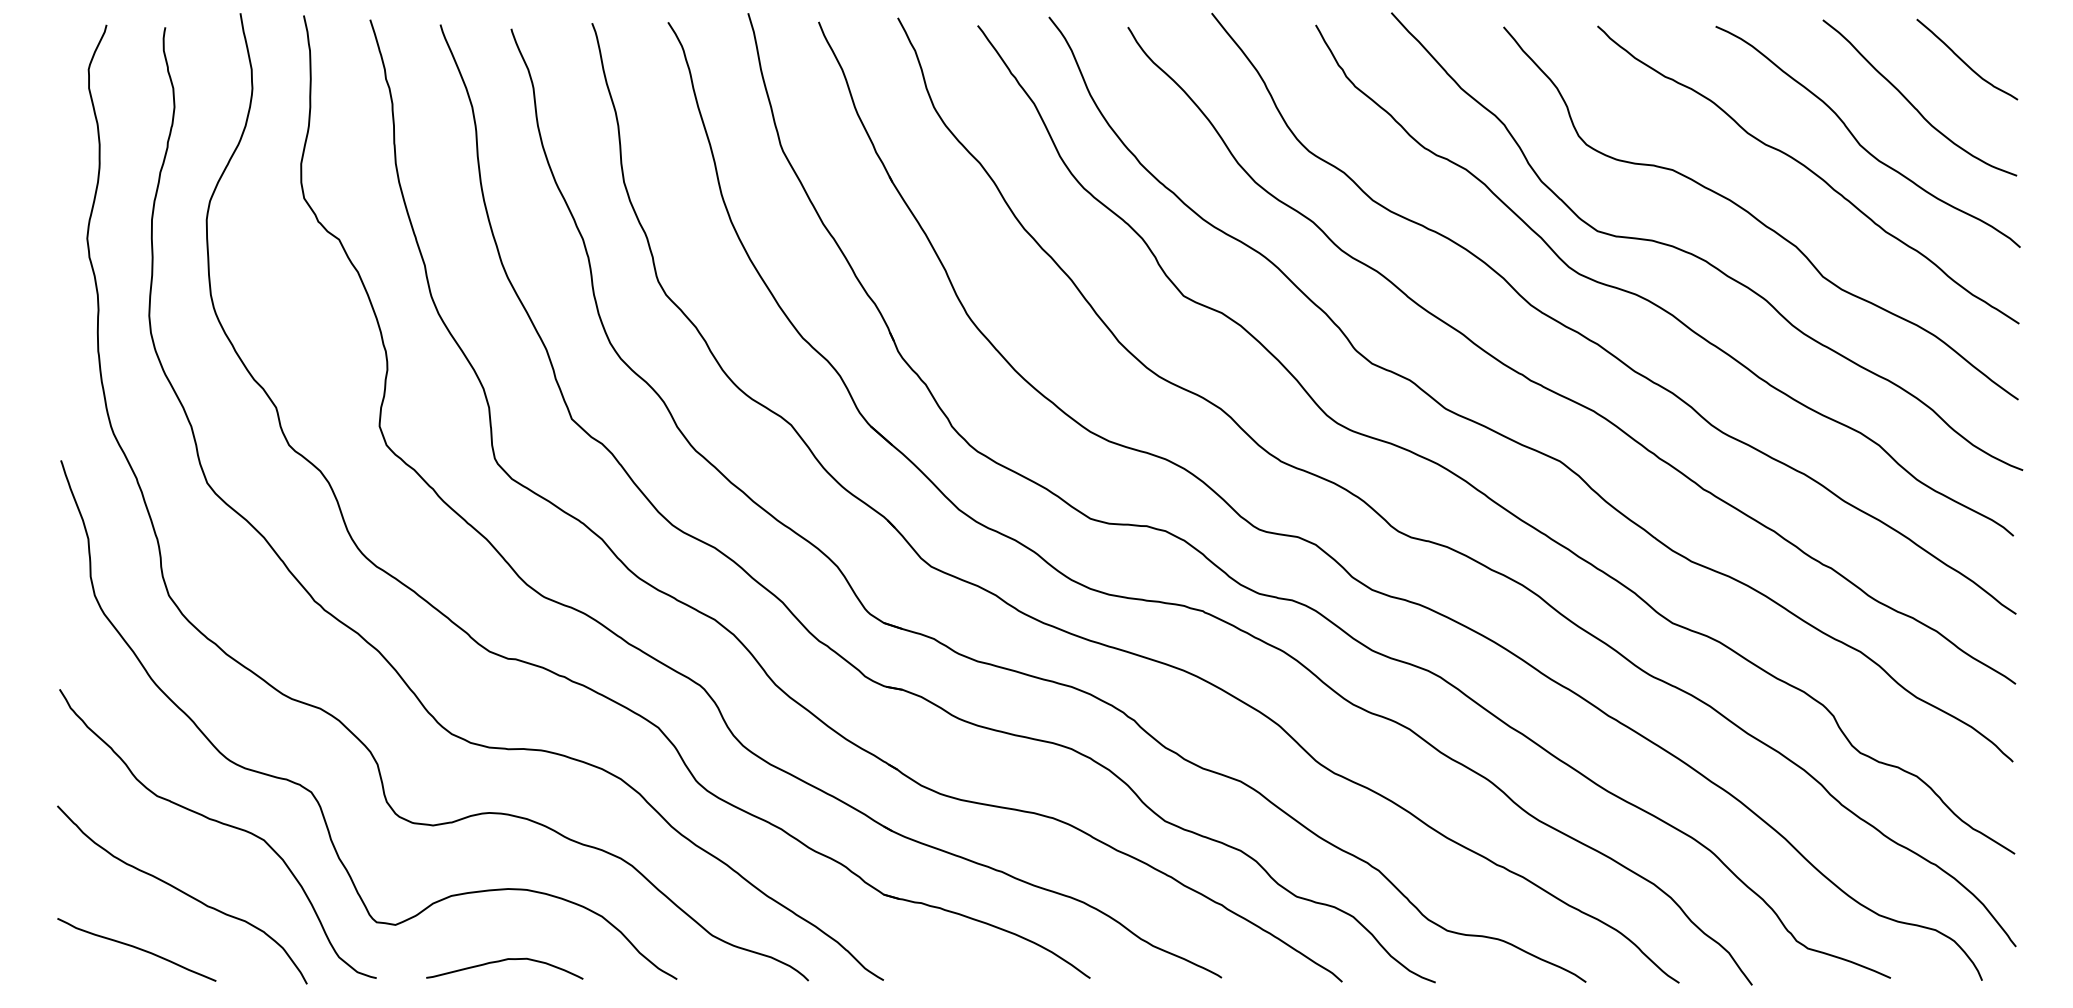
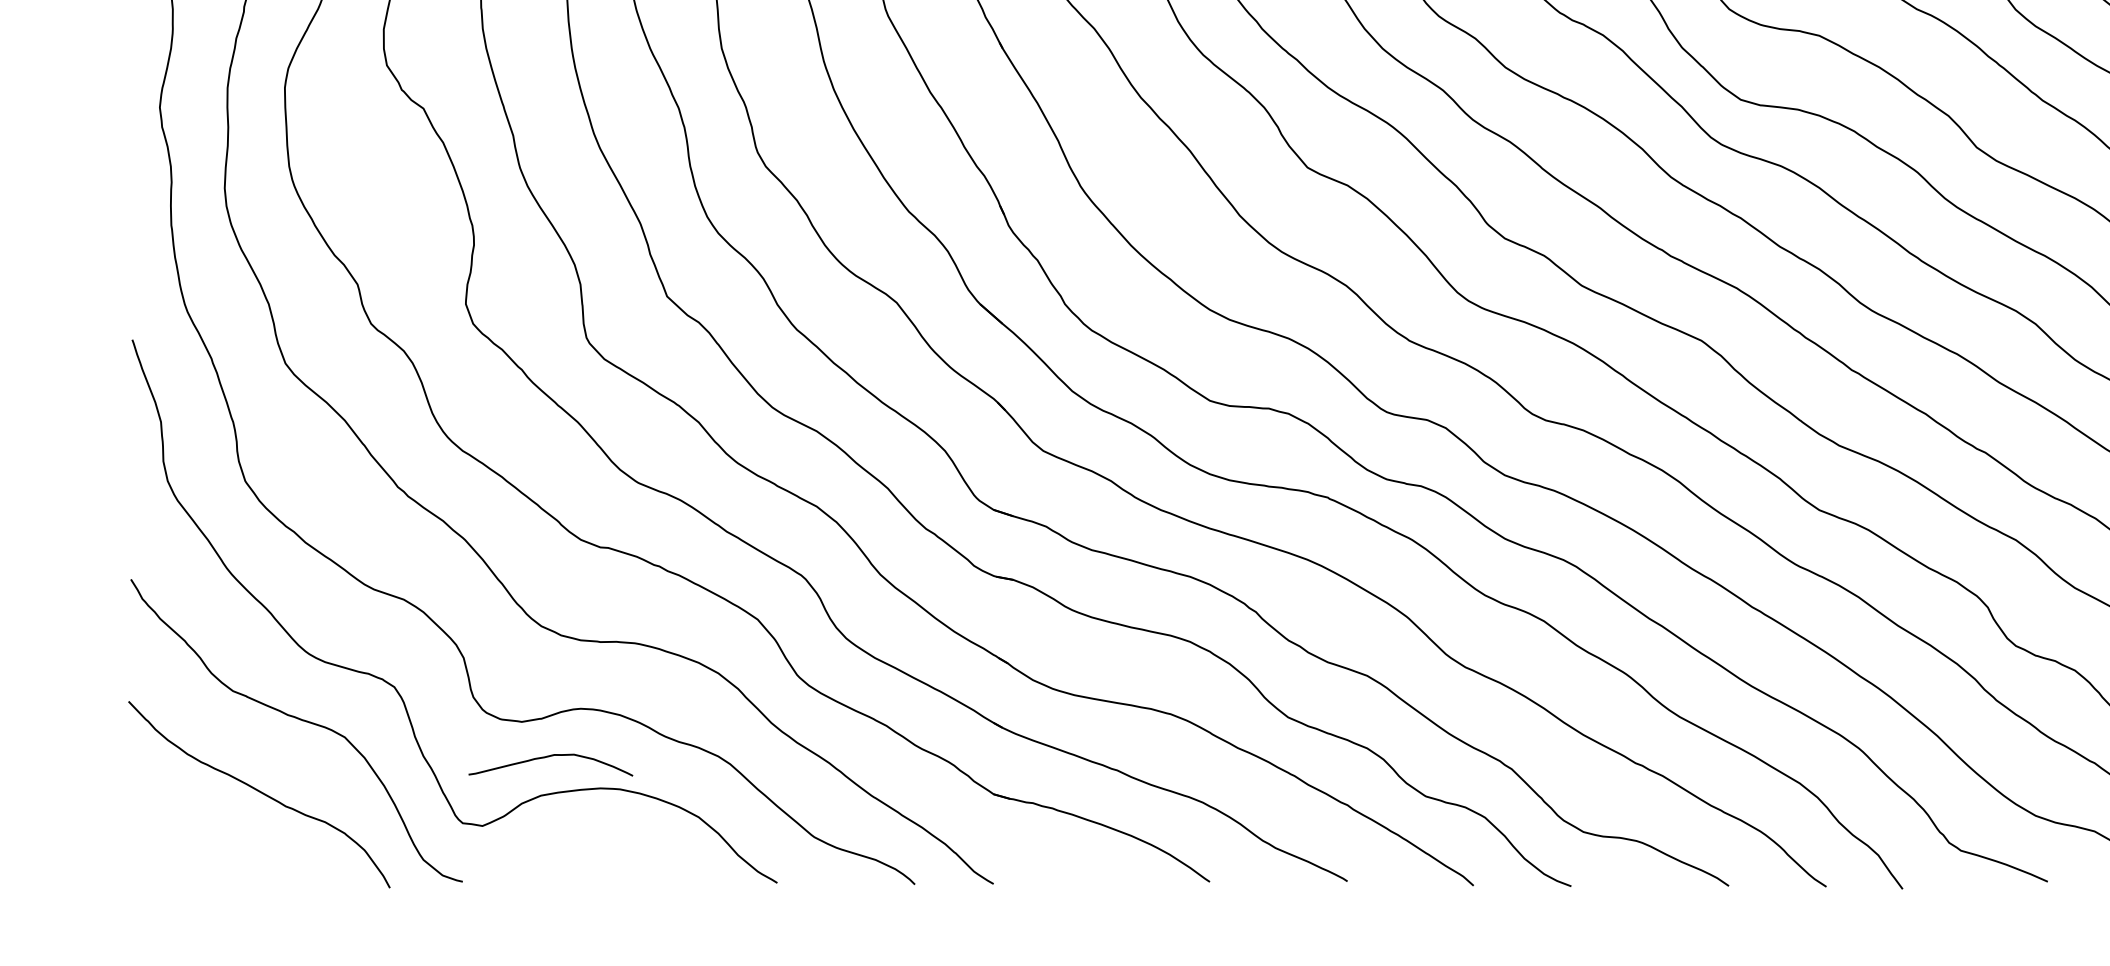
curve: (136, 948) -> (211, 850), removed
curve: (503, 961) -> (549, 757), moved

